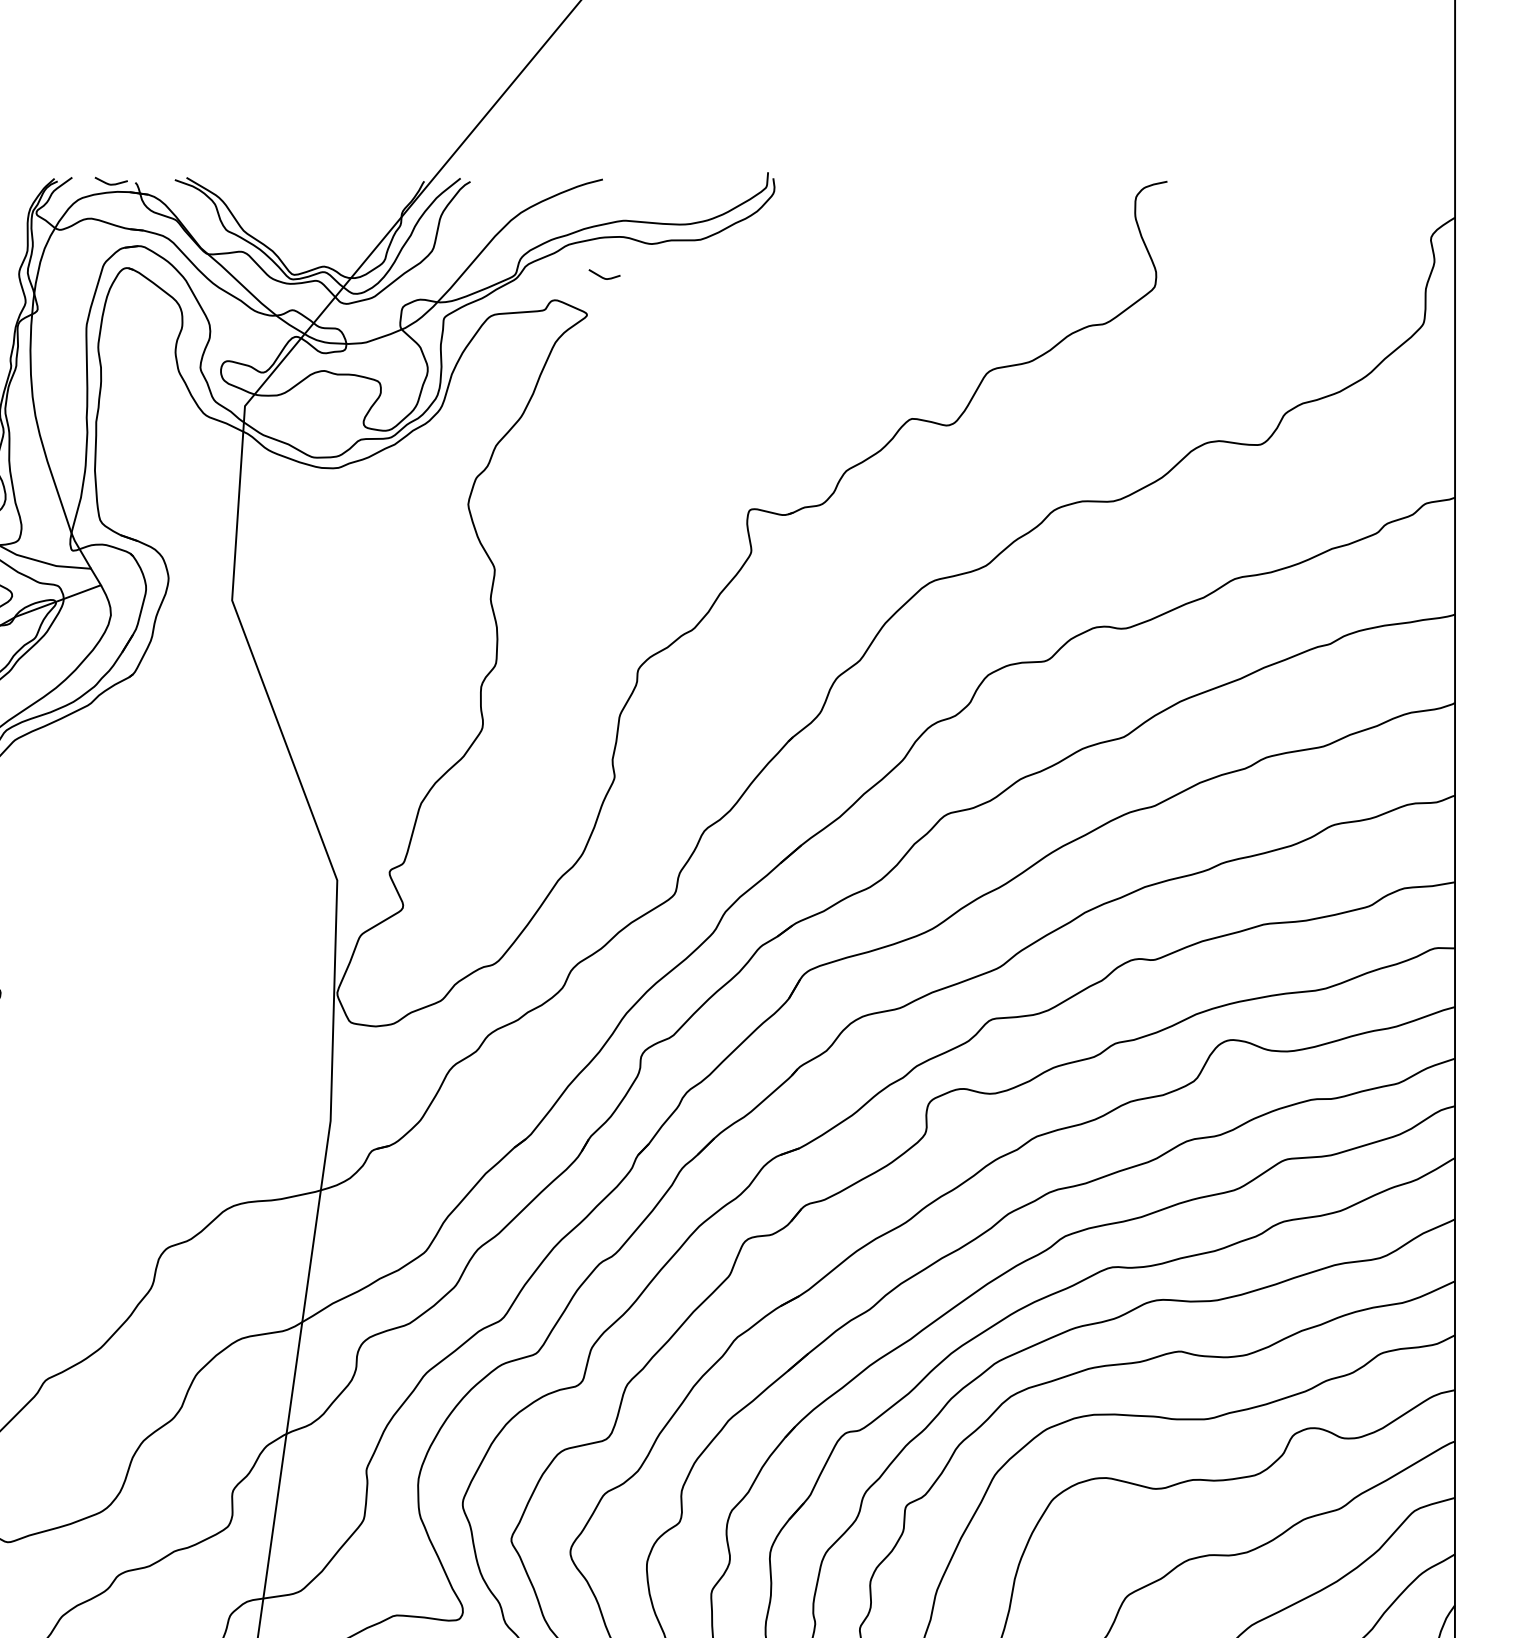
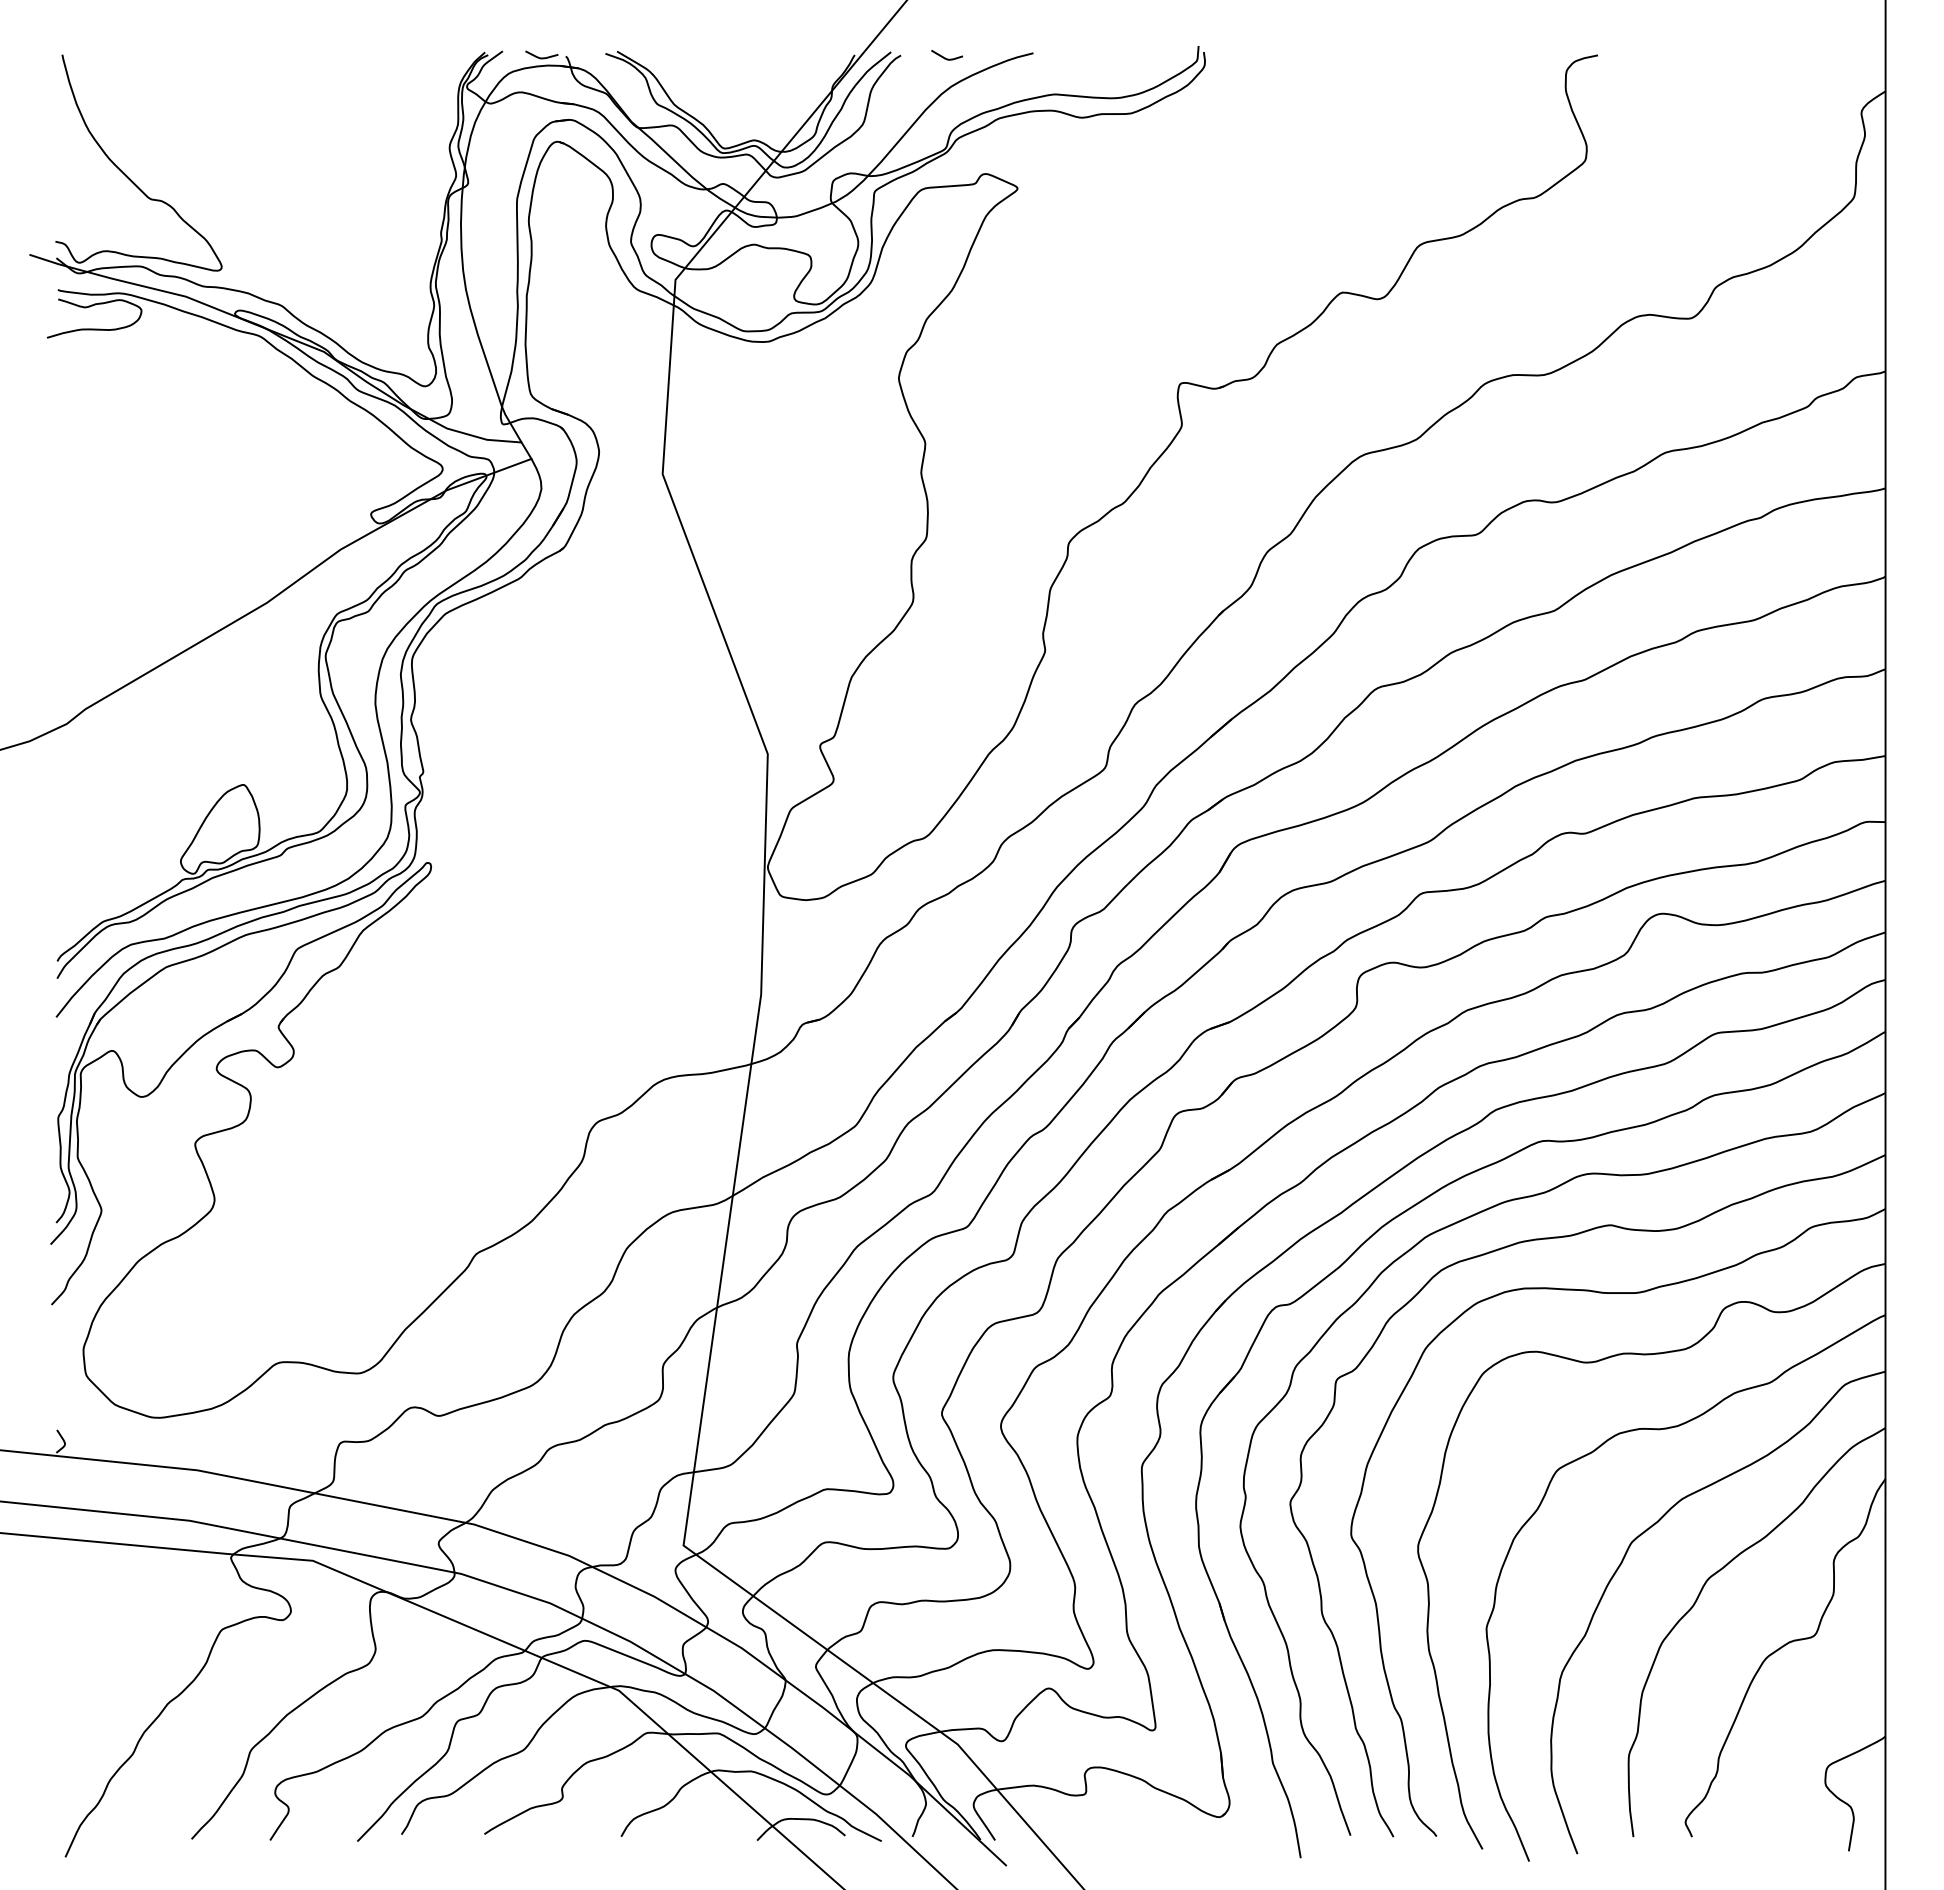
curve: (602, 276) -> (945, 57), moved

